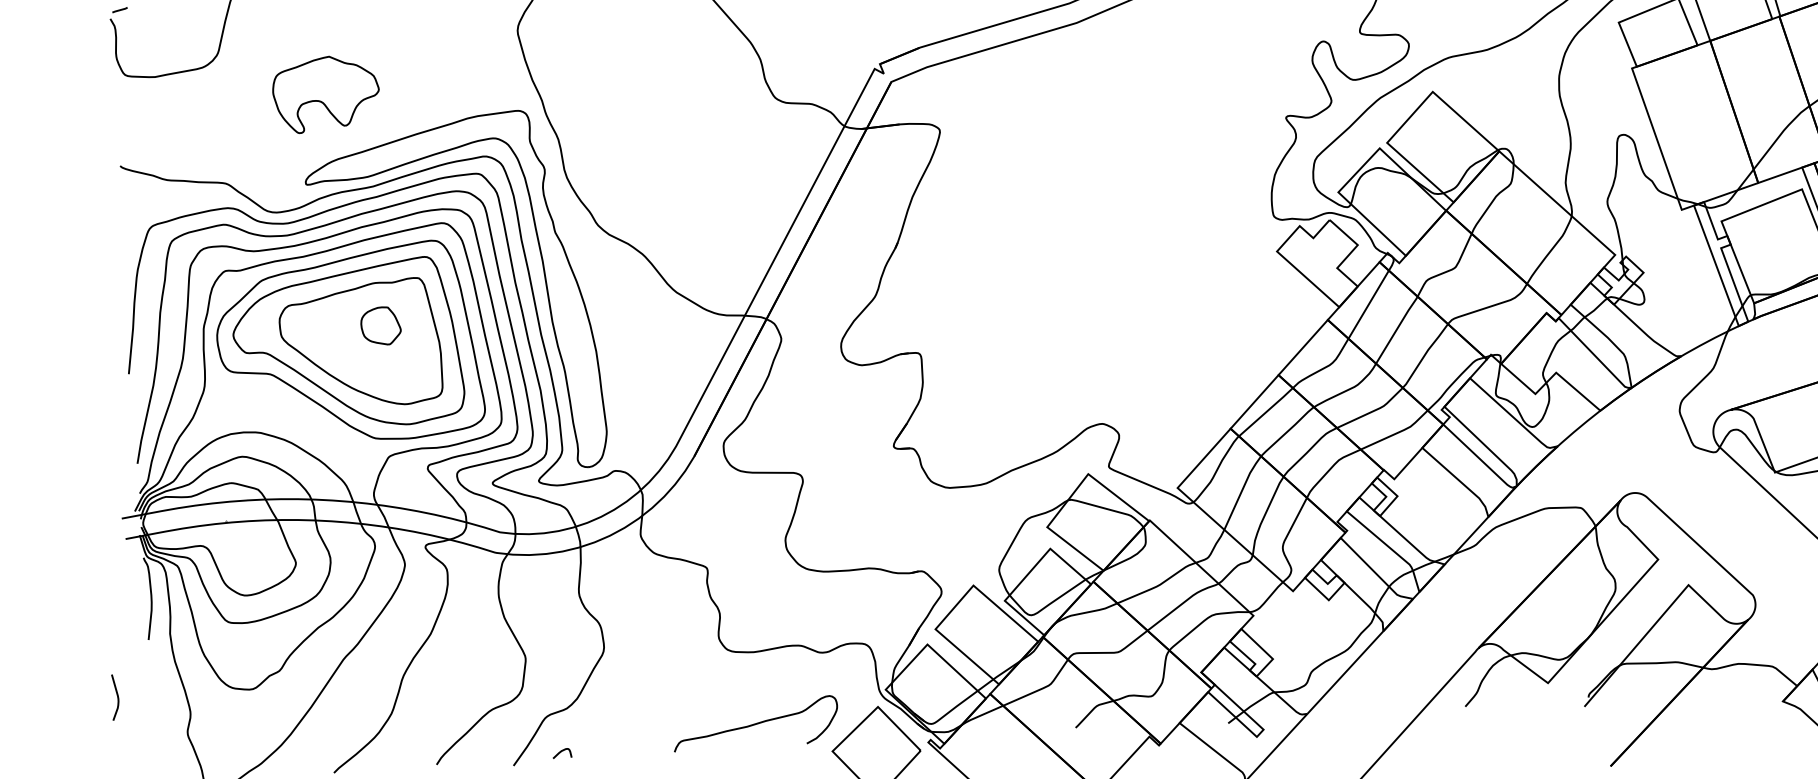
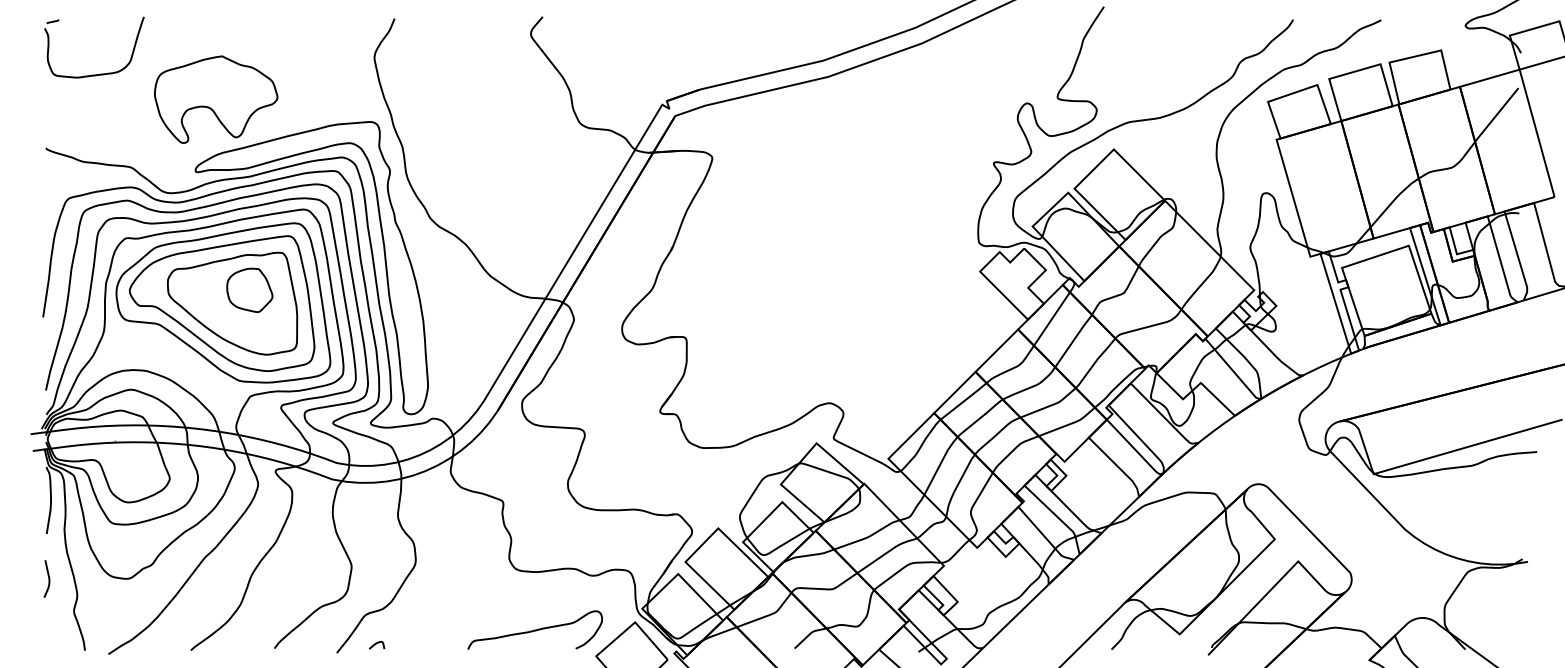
part: (326, 94) -> (216, 99), size x1.43
part: (380, 325) -> (249, 289), size x1.43
curve: (117, 696) -> (48, 578), moved

